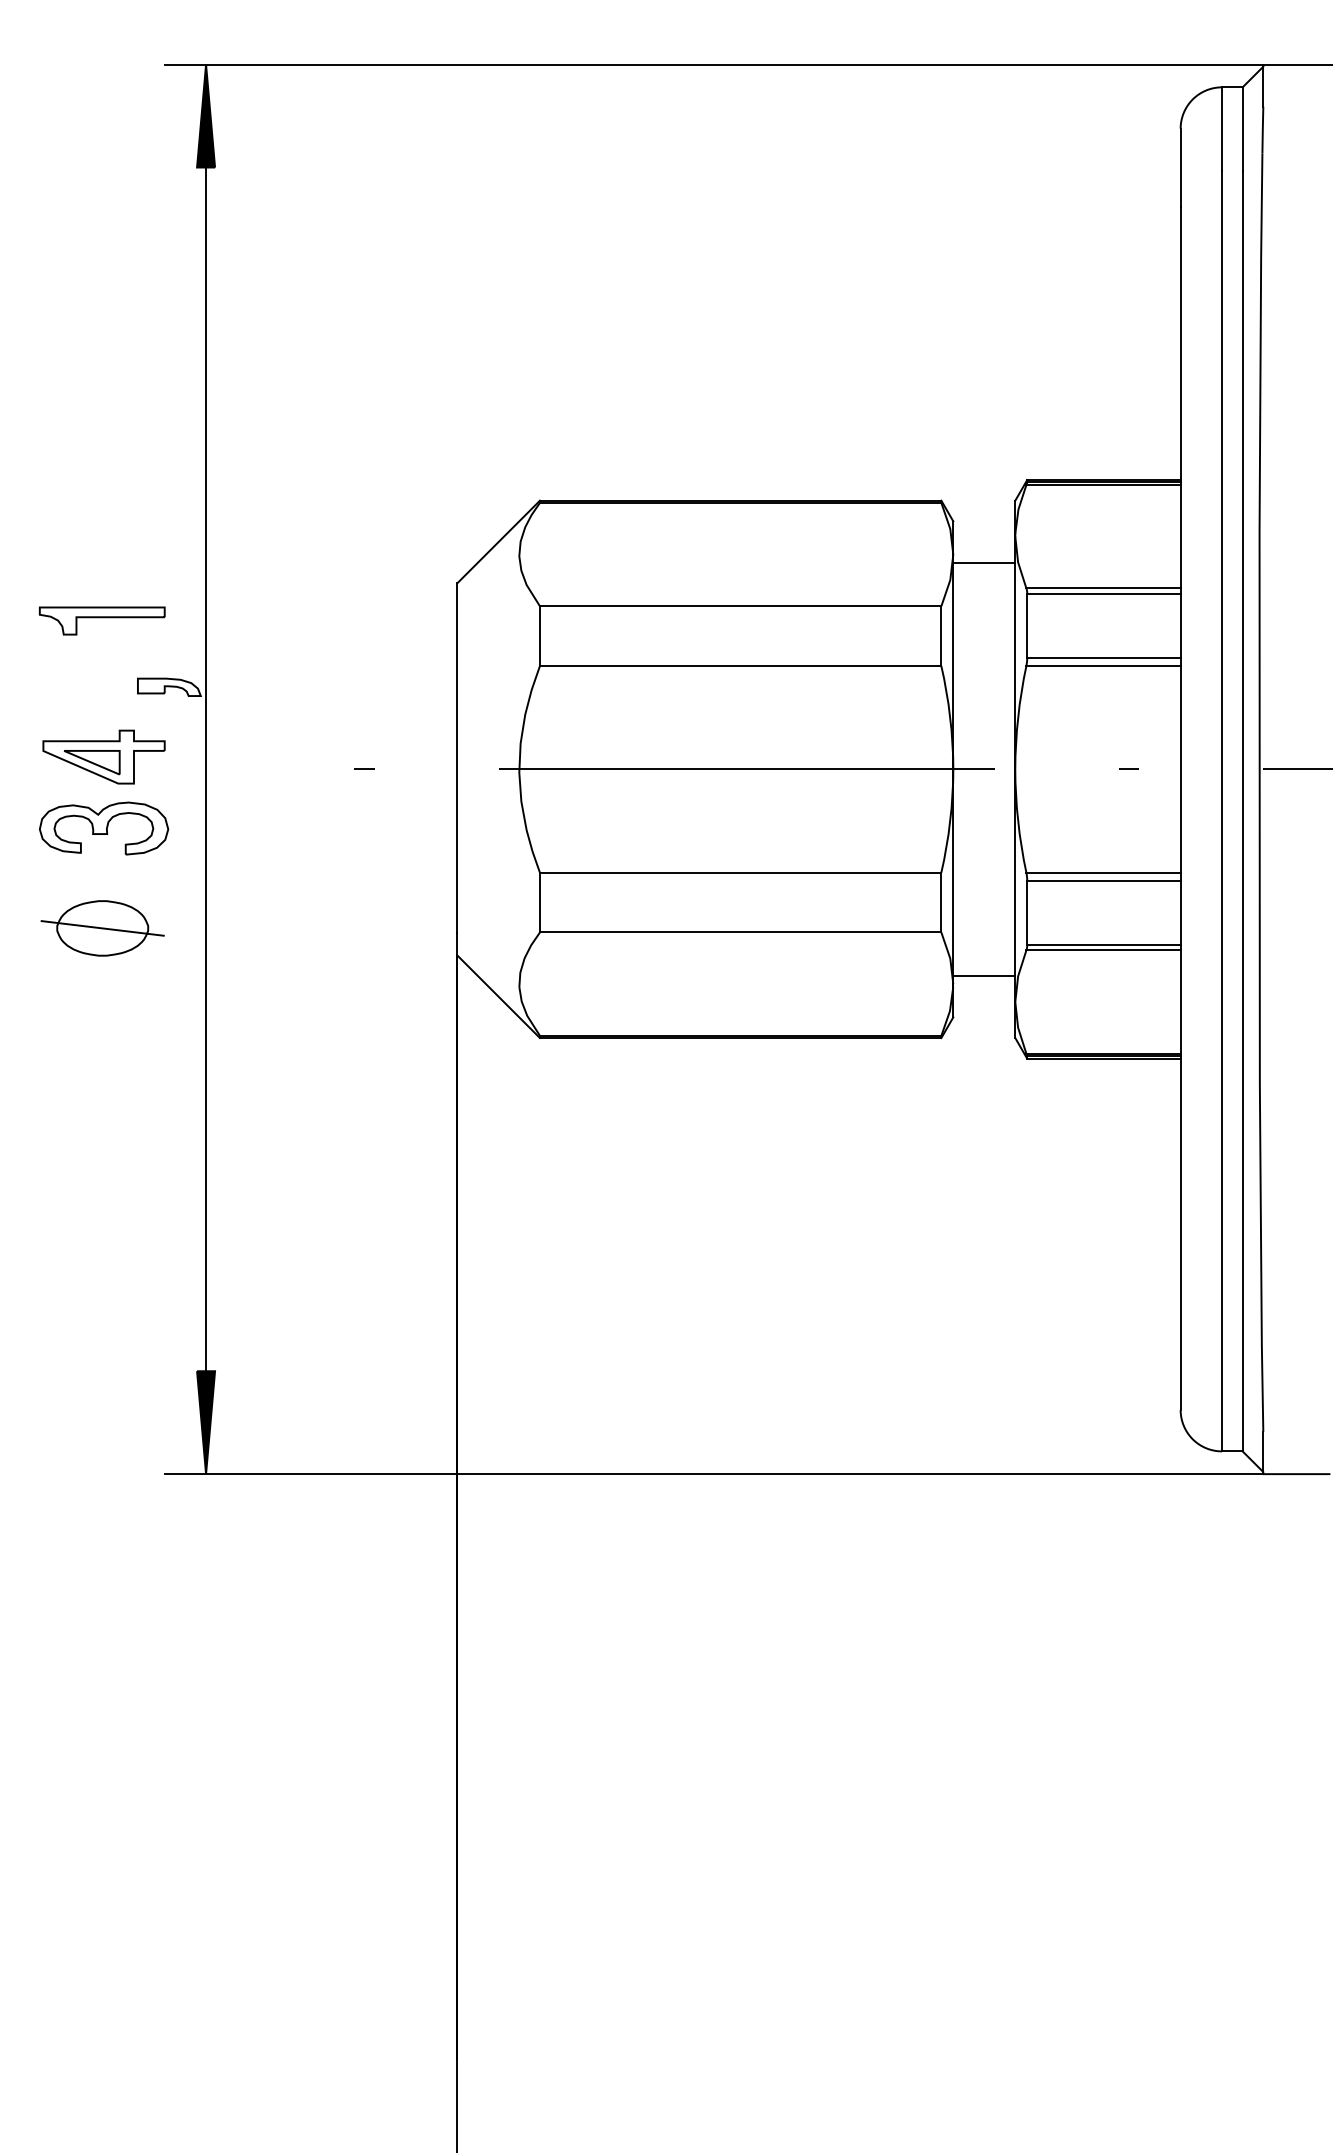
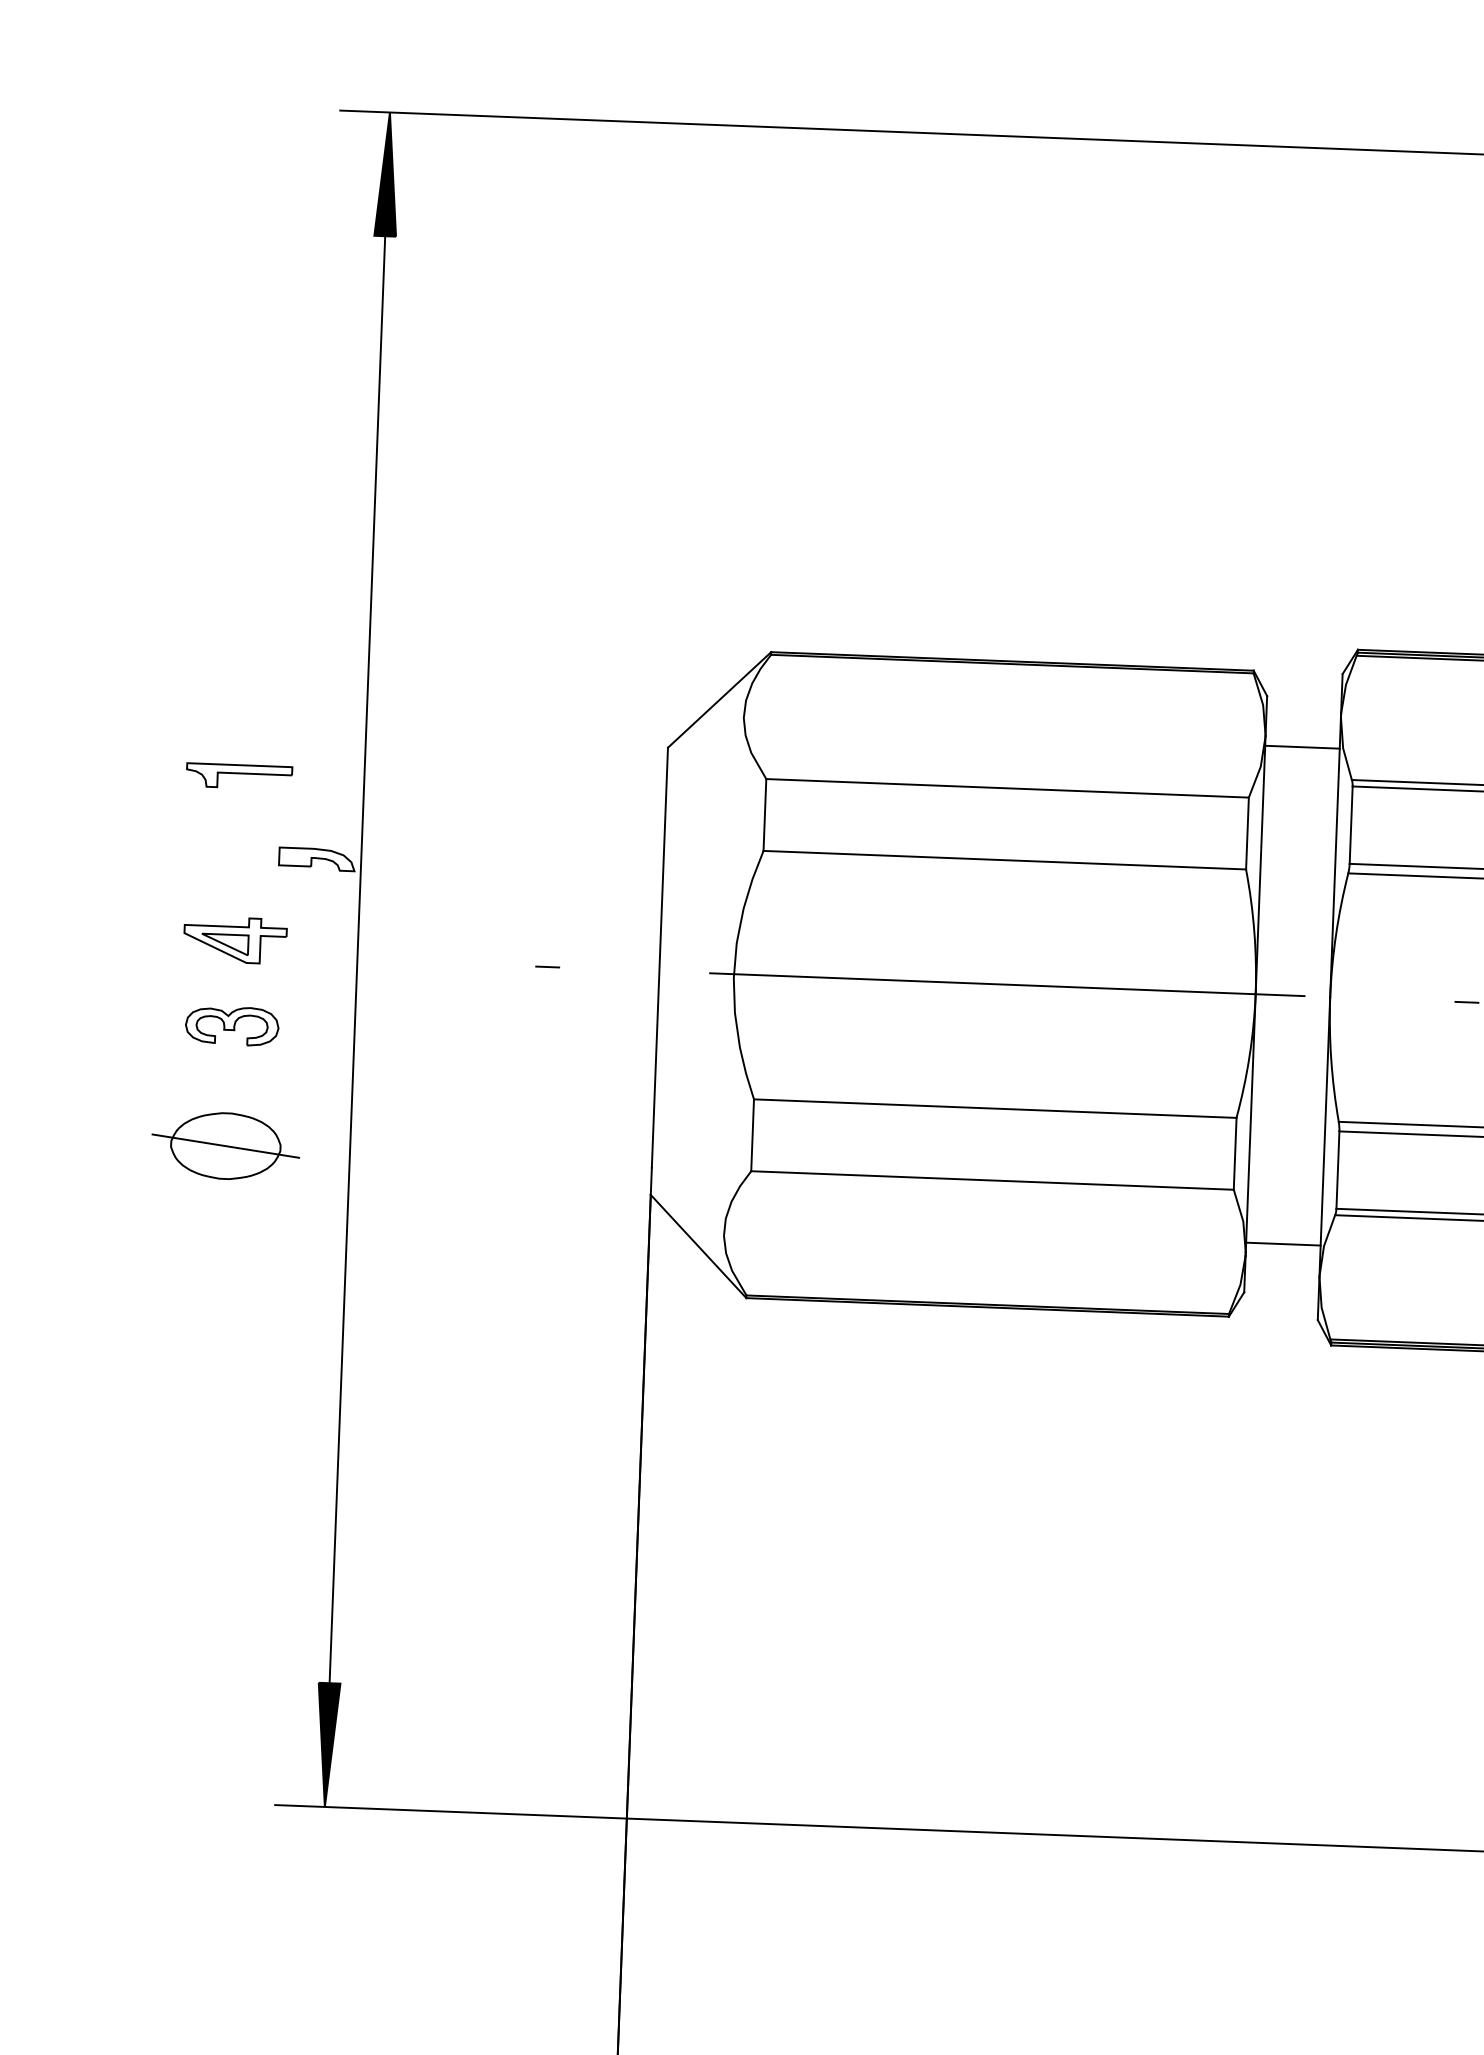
part: (101, 620) -> (238, 775), size x0.7
part: (103, 756) -> (234, 939), size x0.7
part: (104, 828) -> (232, 1026), size x0.6

